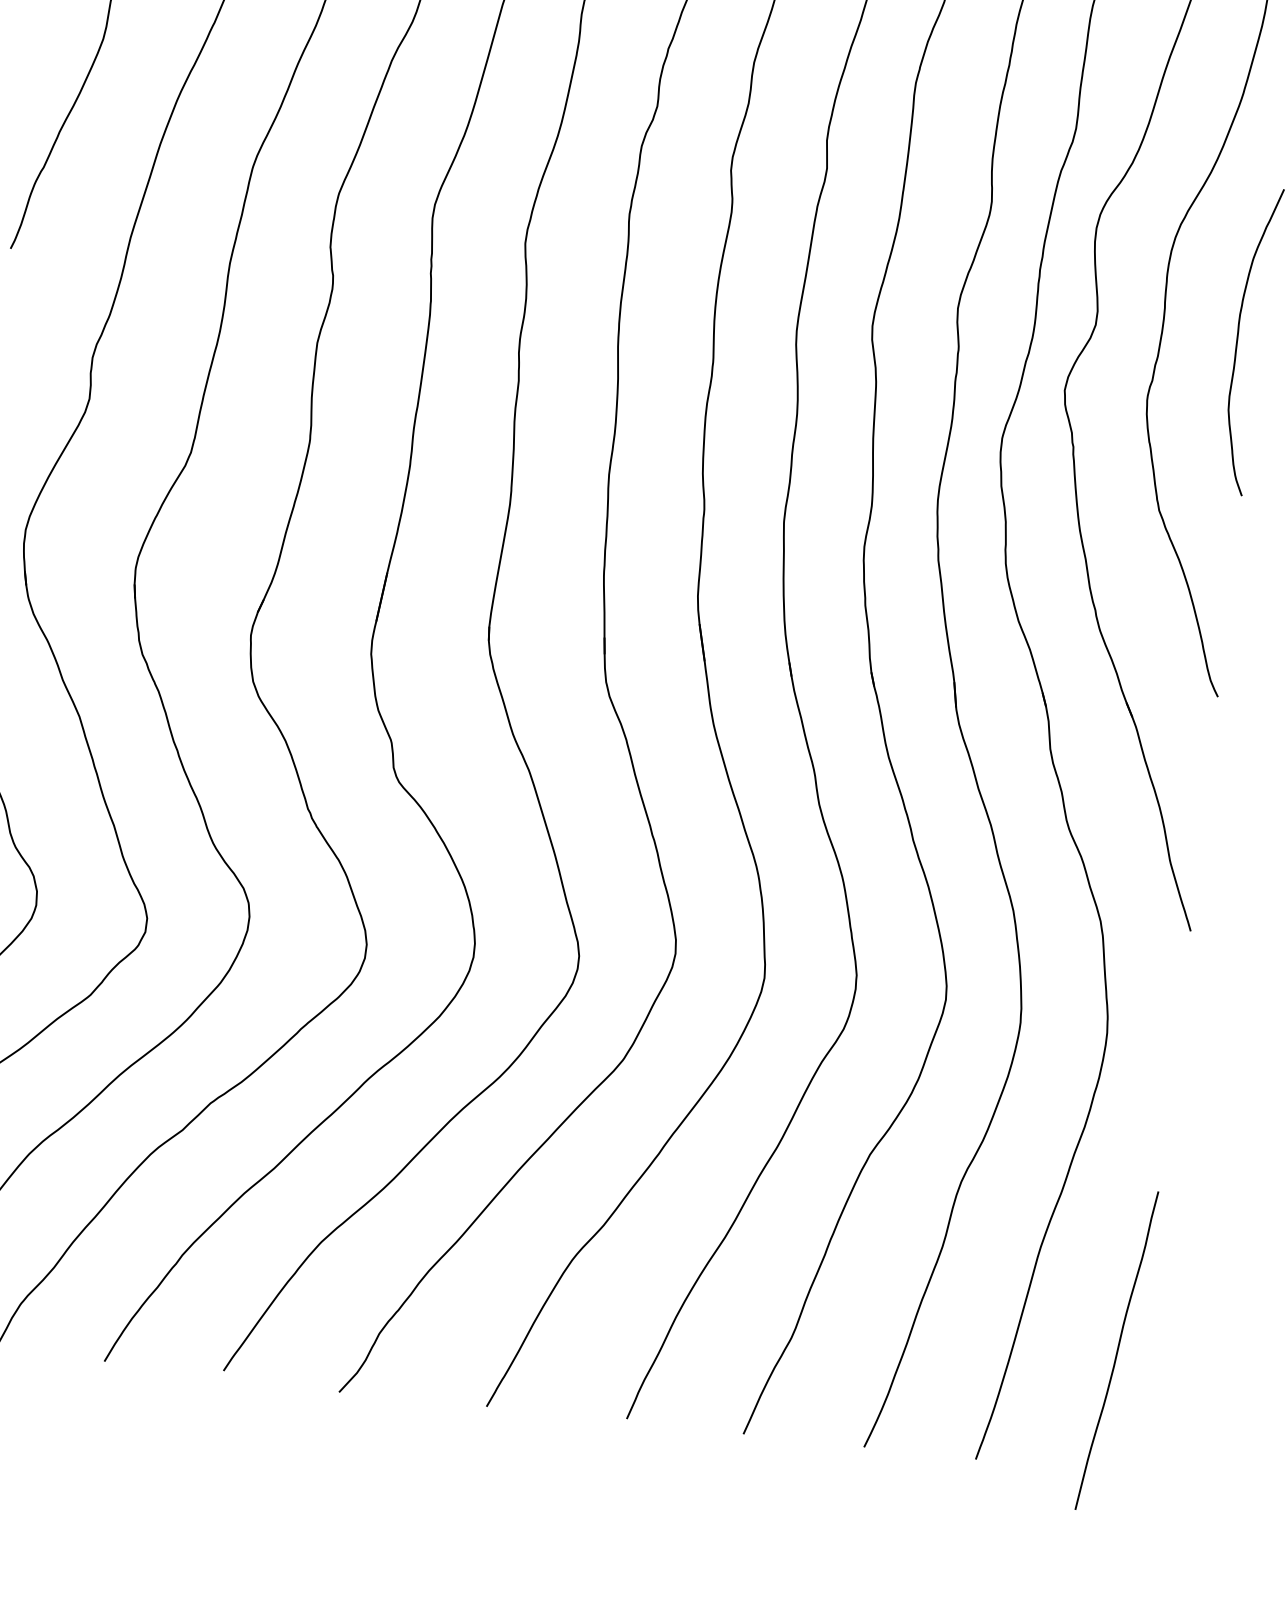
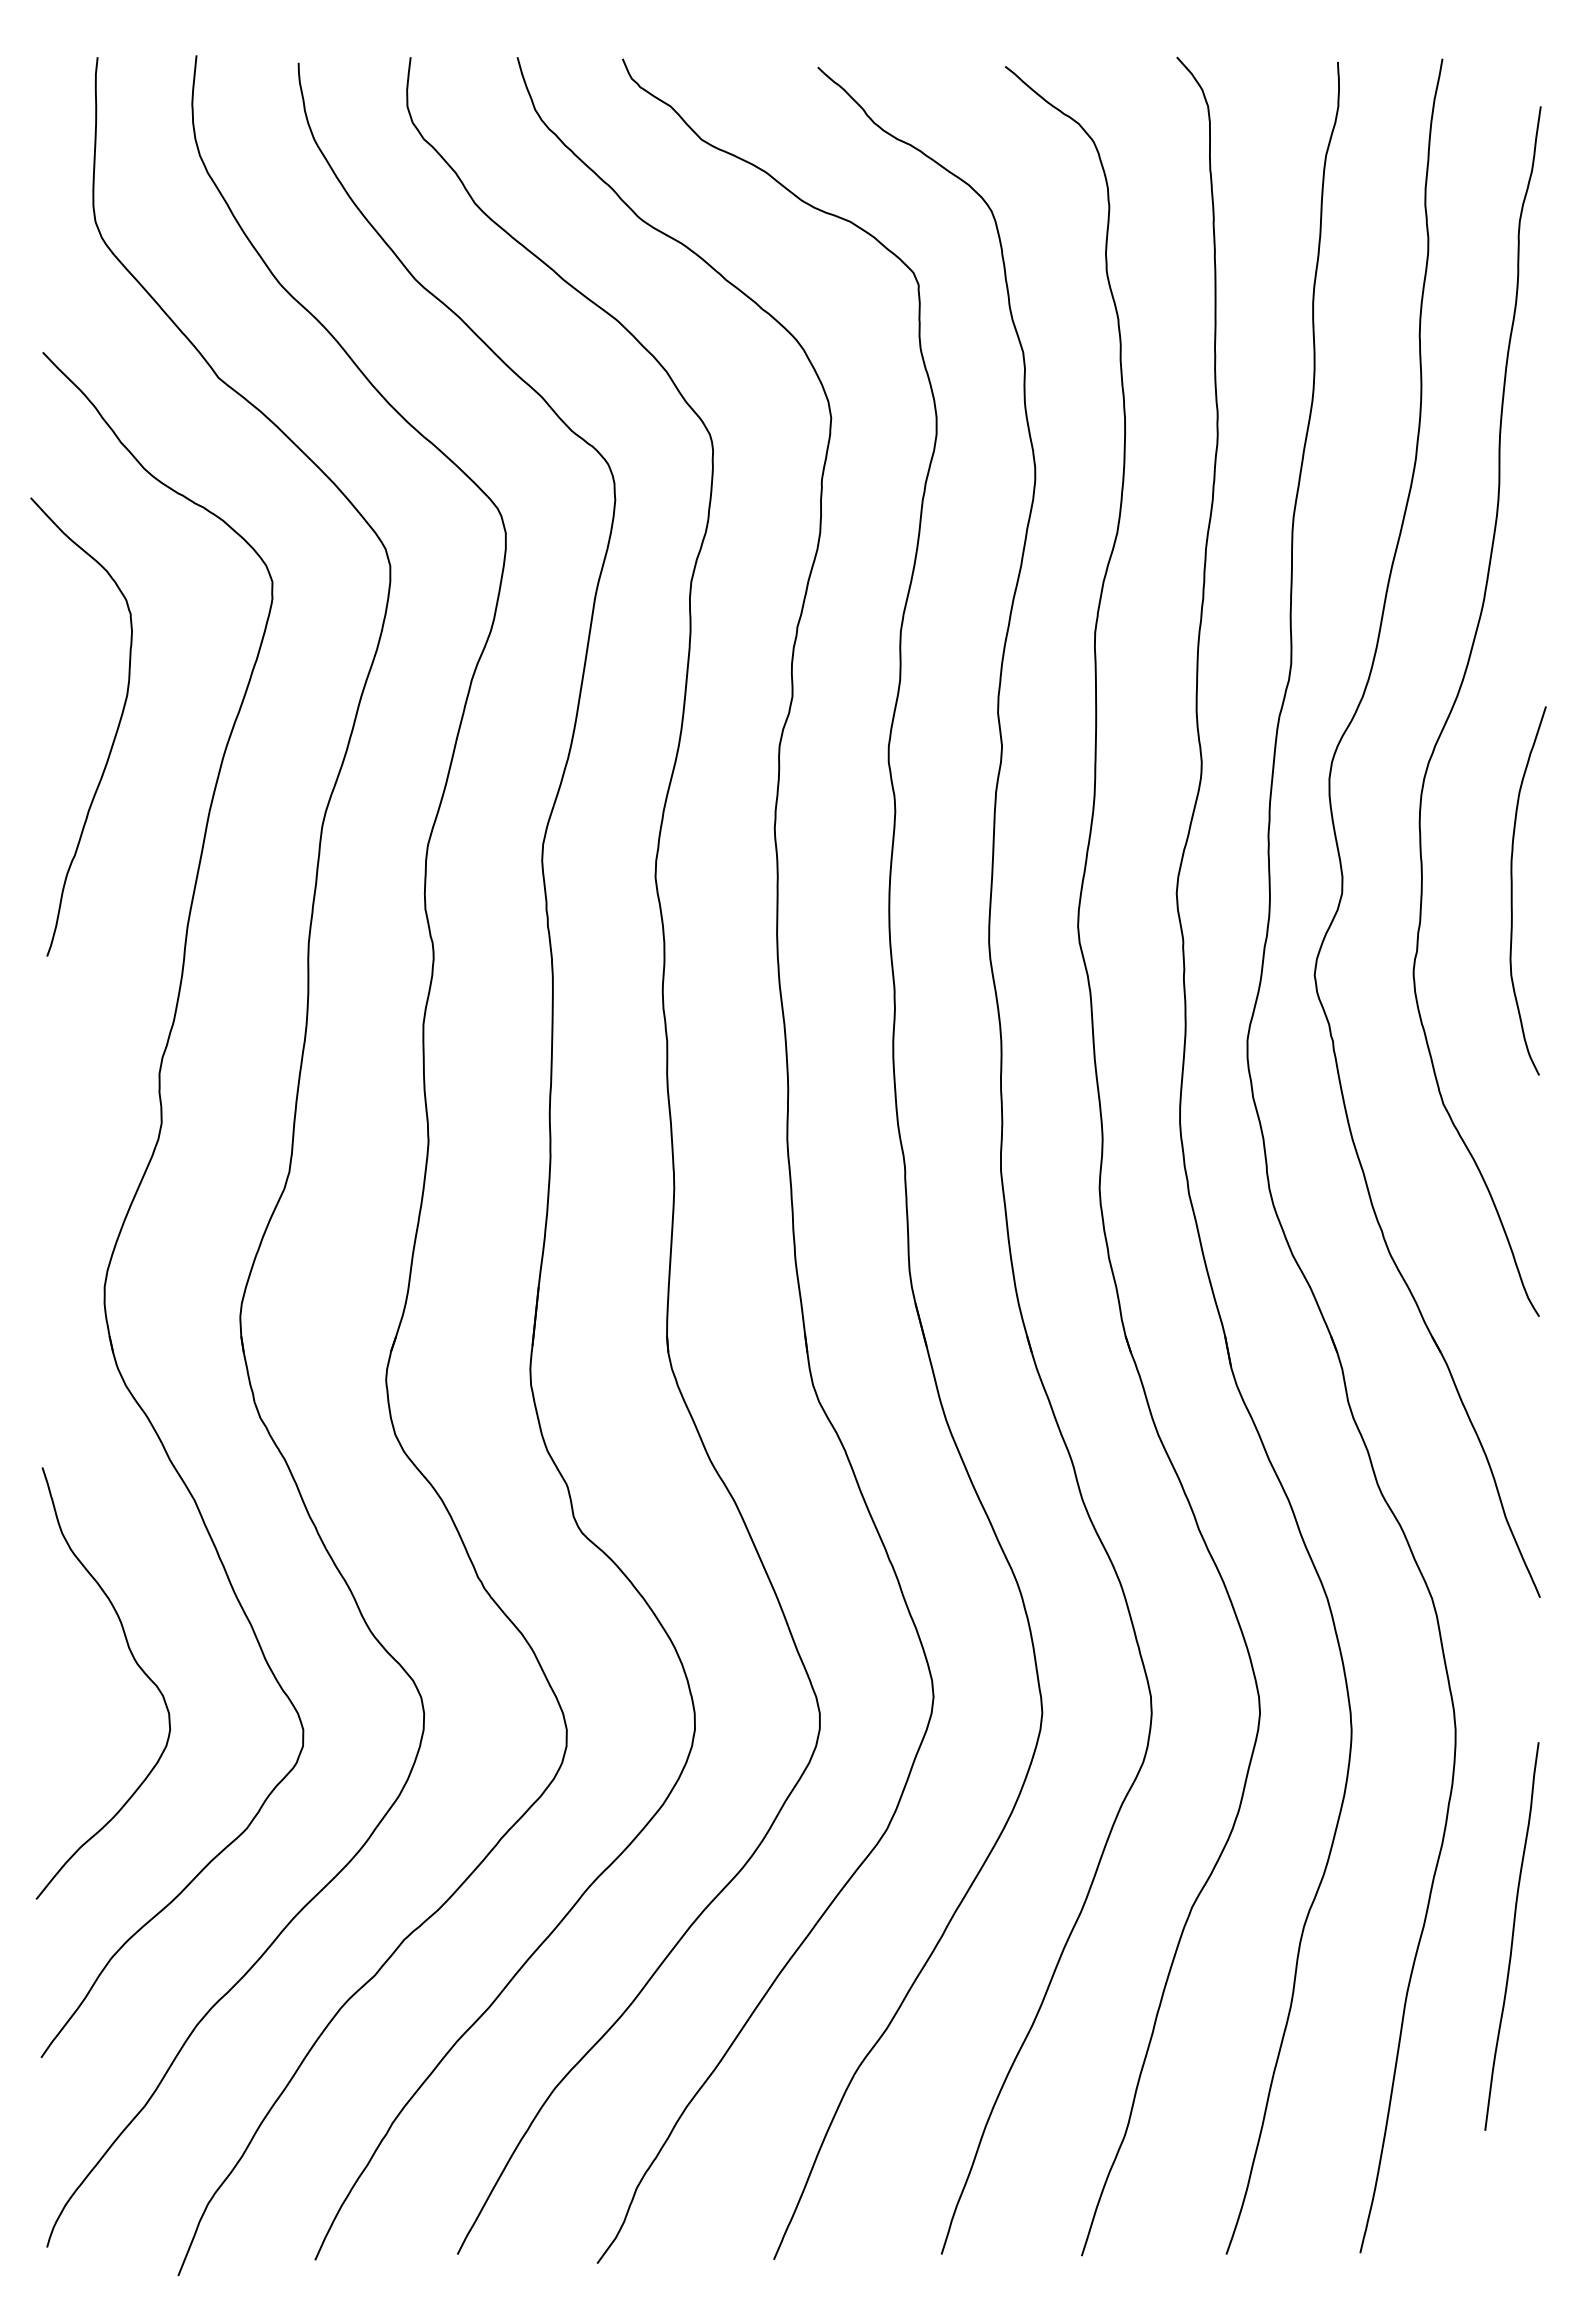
curve: (1116, 1350) -> (1511, 1936), moved

